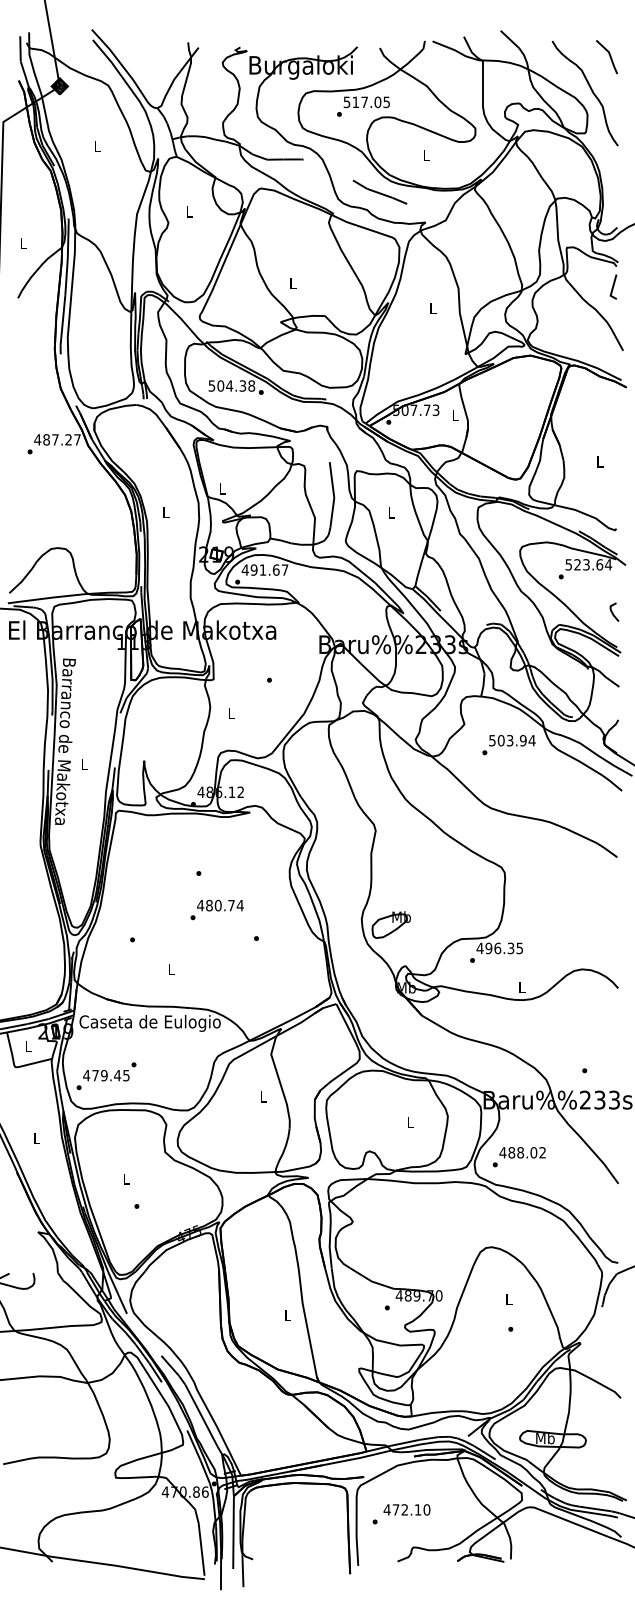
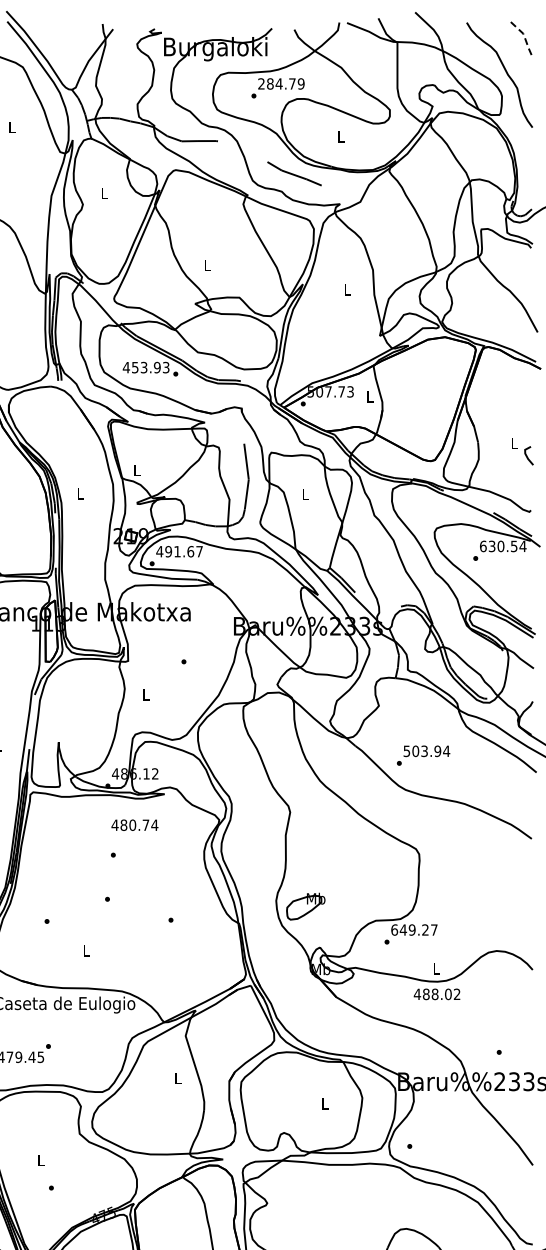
line: (610, 55) -> (524, 37), solid -> dashed
text: (366, 102) -> (280, 84), 517.05 -> 284.79
line: (613, 286) -> (527, 268), removed
text: (231, 385) -> (145, 367), 504.38 -> 453.93
text: (584, 564) -> (498, 546), 523.64 -> 630.54
line: (613, 612) -> (527, 456), moved
text: (508, 745) -> (422, 756), moved
text: (220, 905) -> (134, 825), moved
text: (499, 948) -> (413, 930), 496.35 -> 649.27
text: (522, 1152) -> (436, 994), moved

